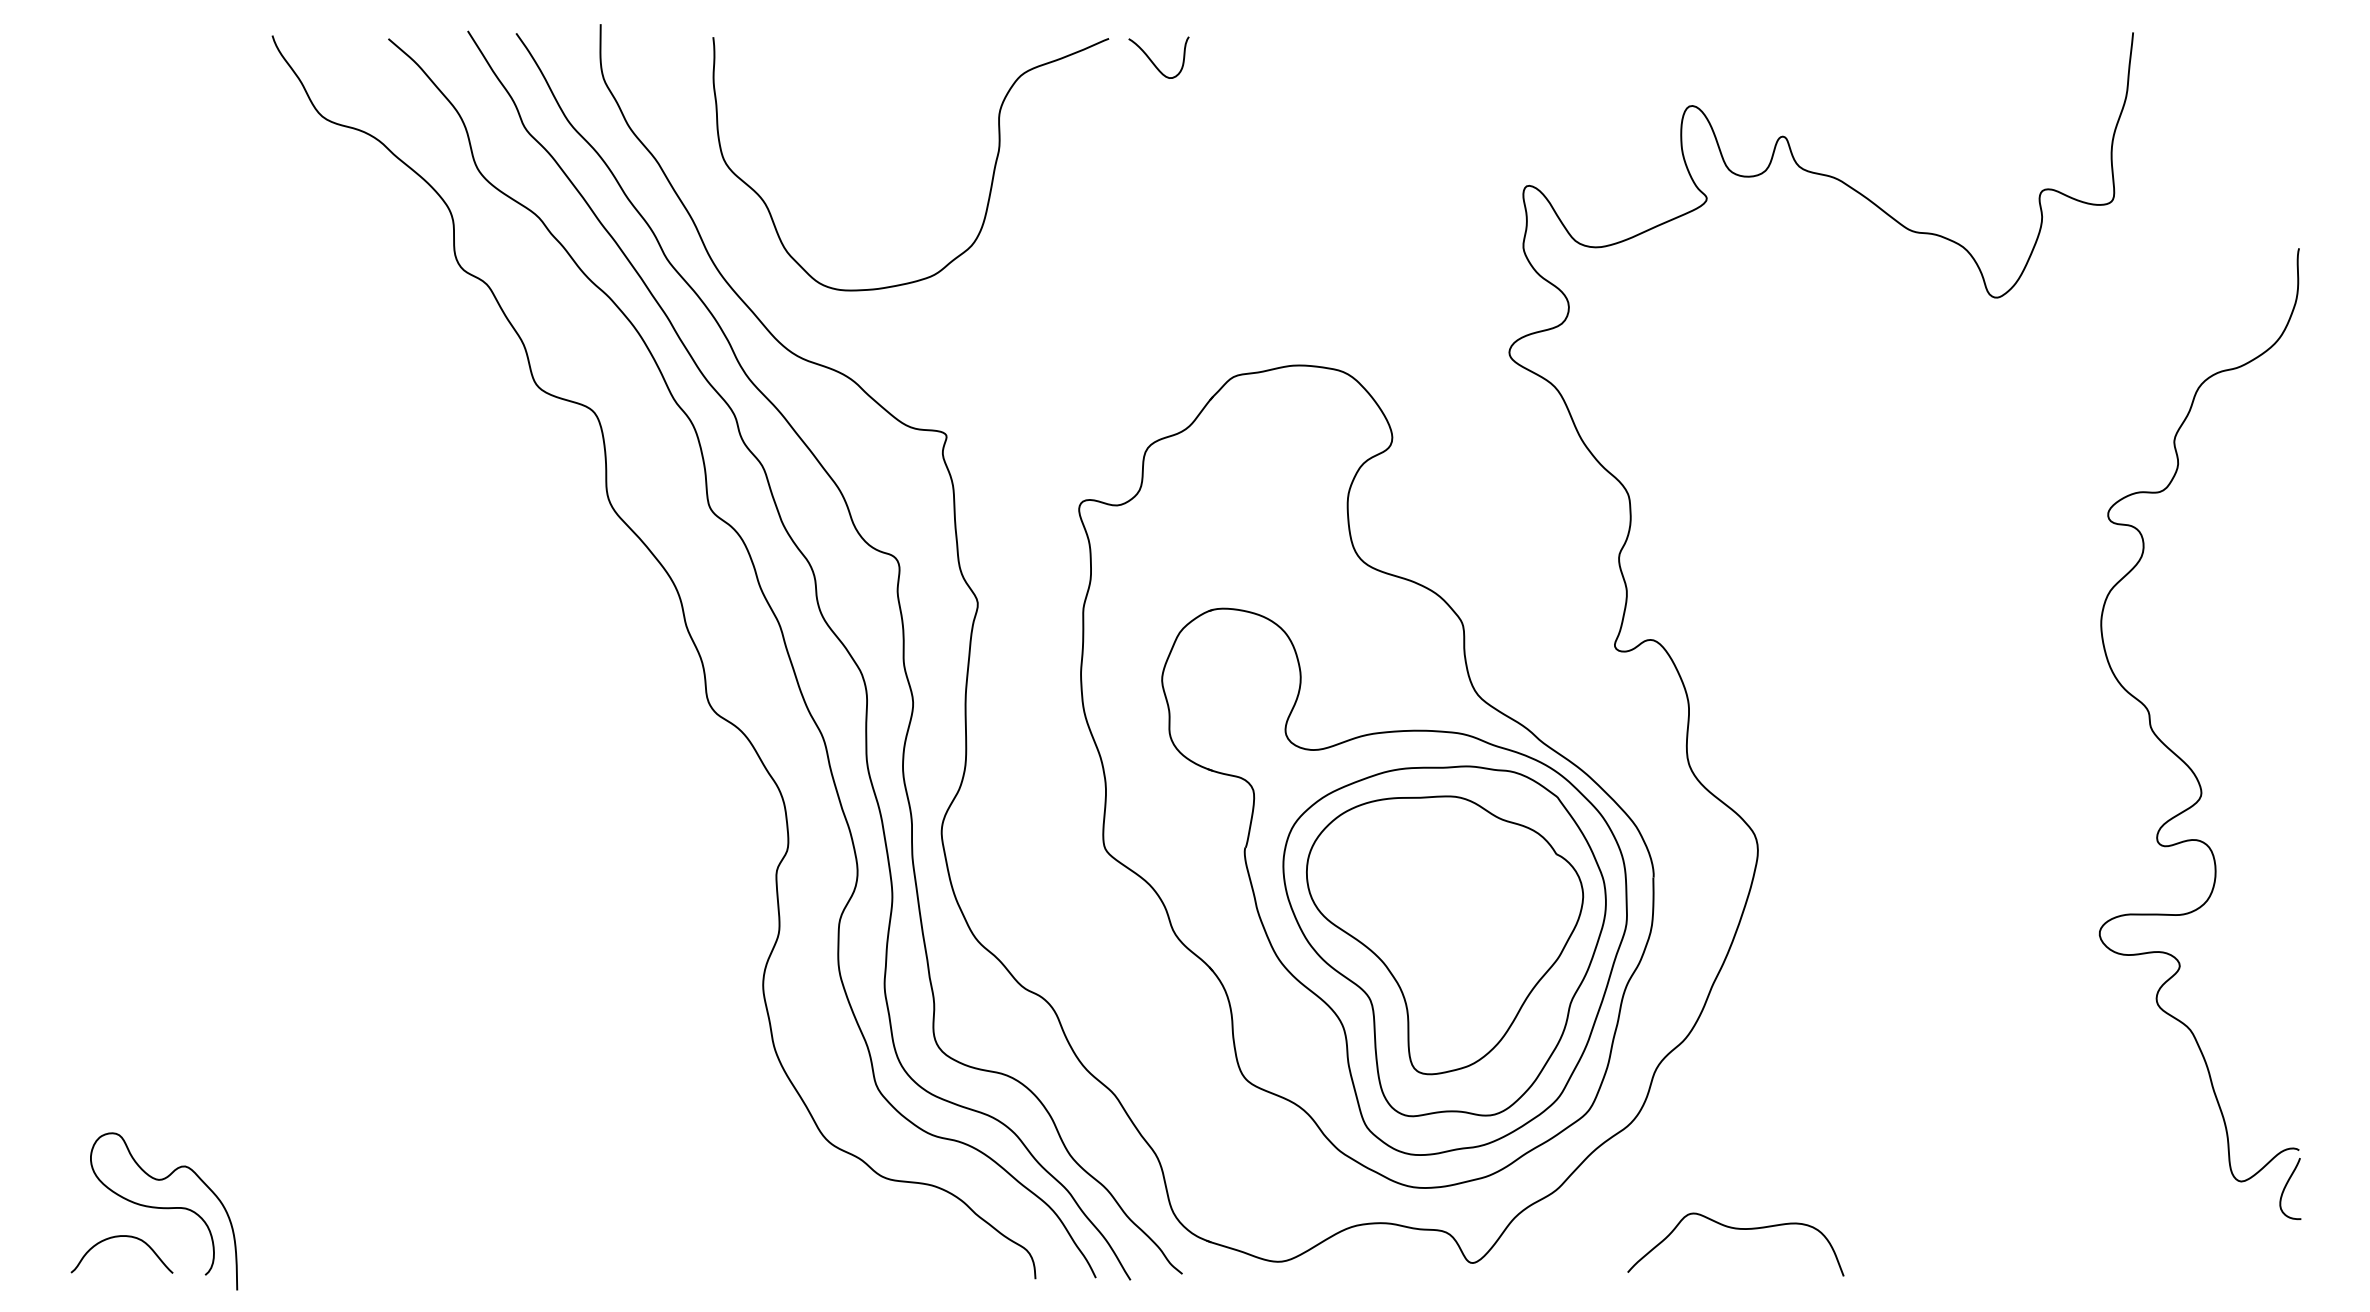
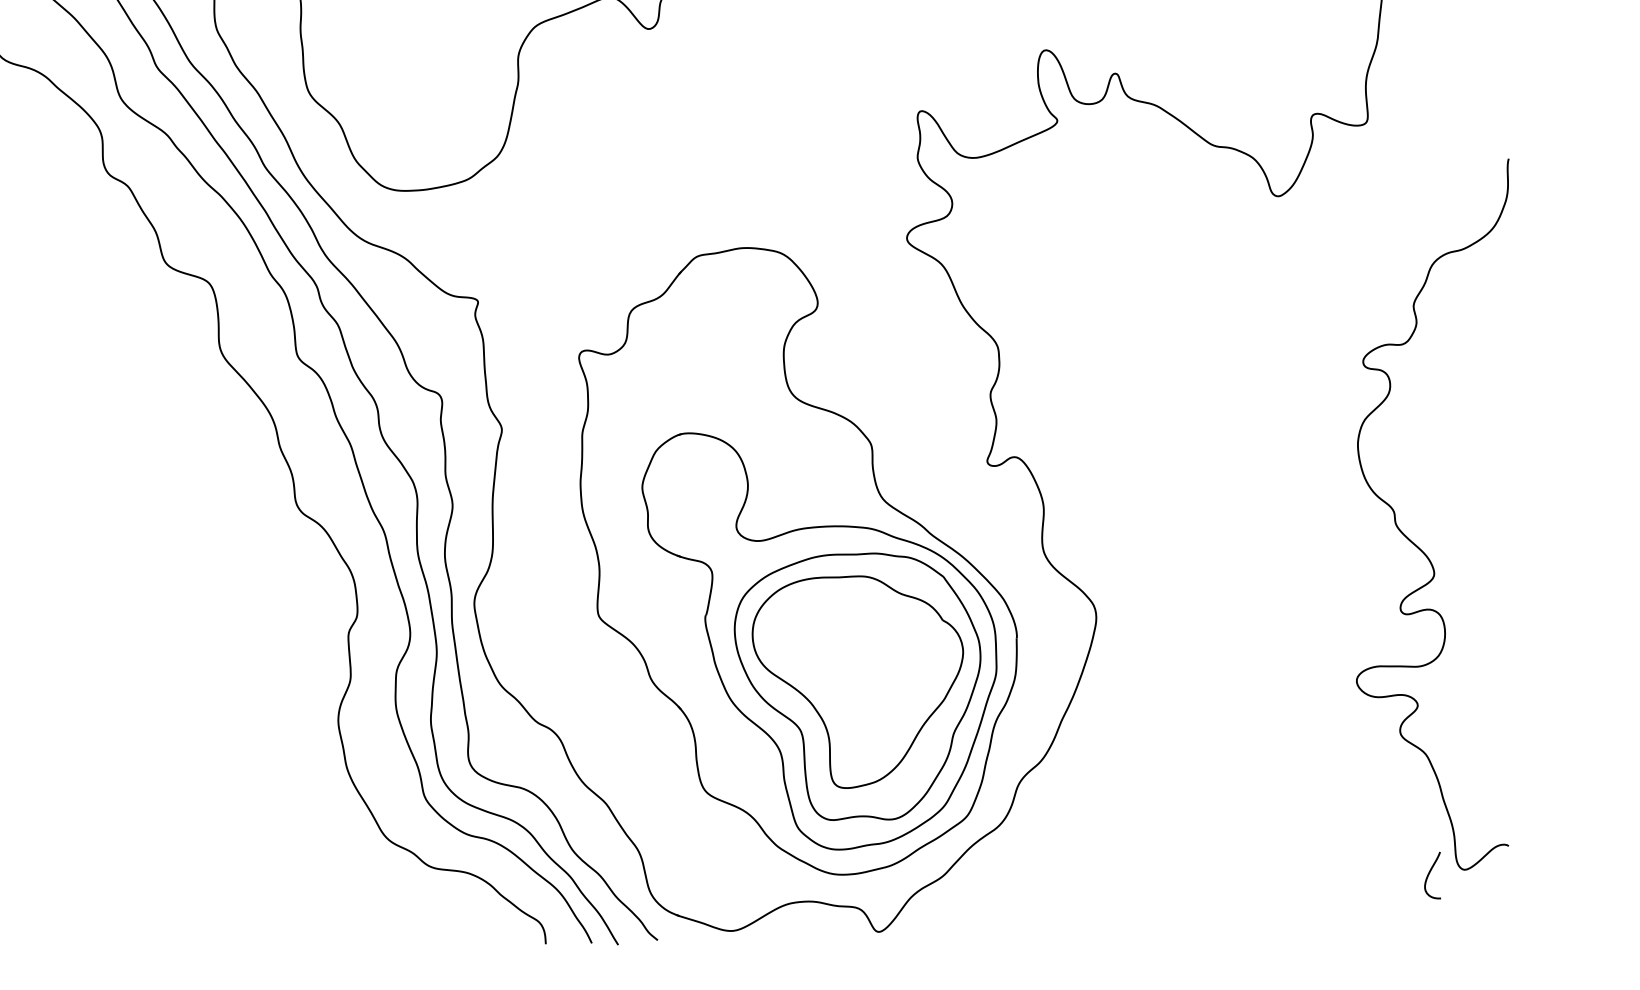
curve: (2286, 1186) -> (1429, 873), moved
curve: (1735, 1229) -> (1079, 906), removed

